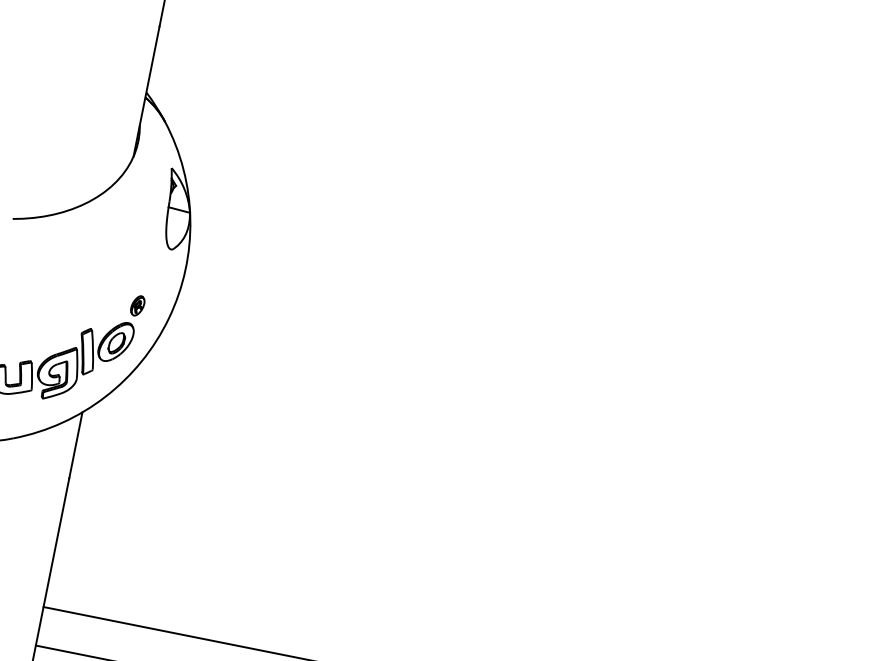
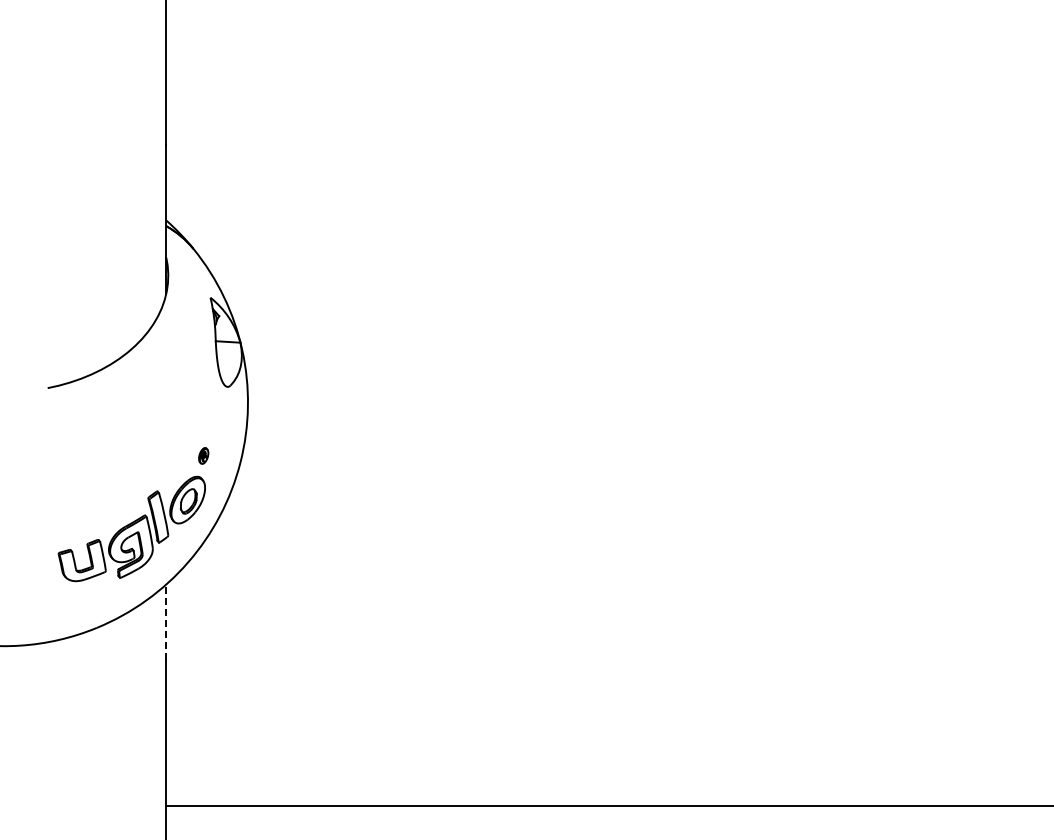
part: (137, 305) -> (203, 455), size x0.7
line: (75, 445) -> (166, 622), solid -> dashed

